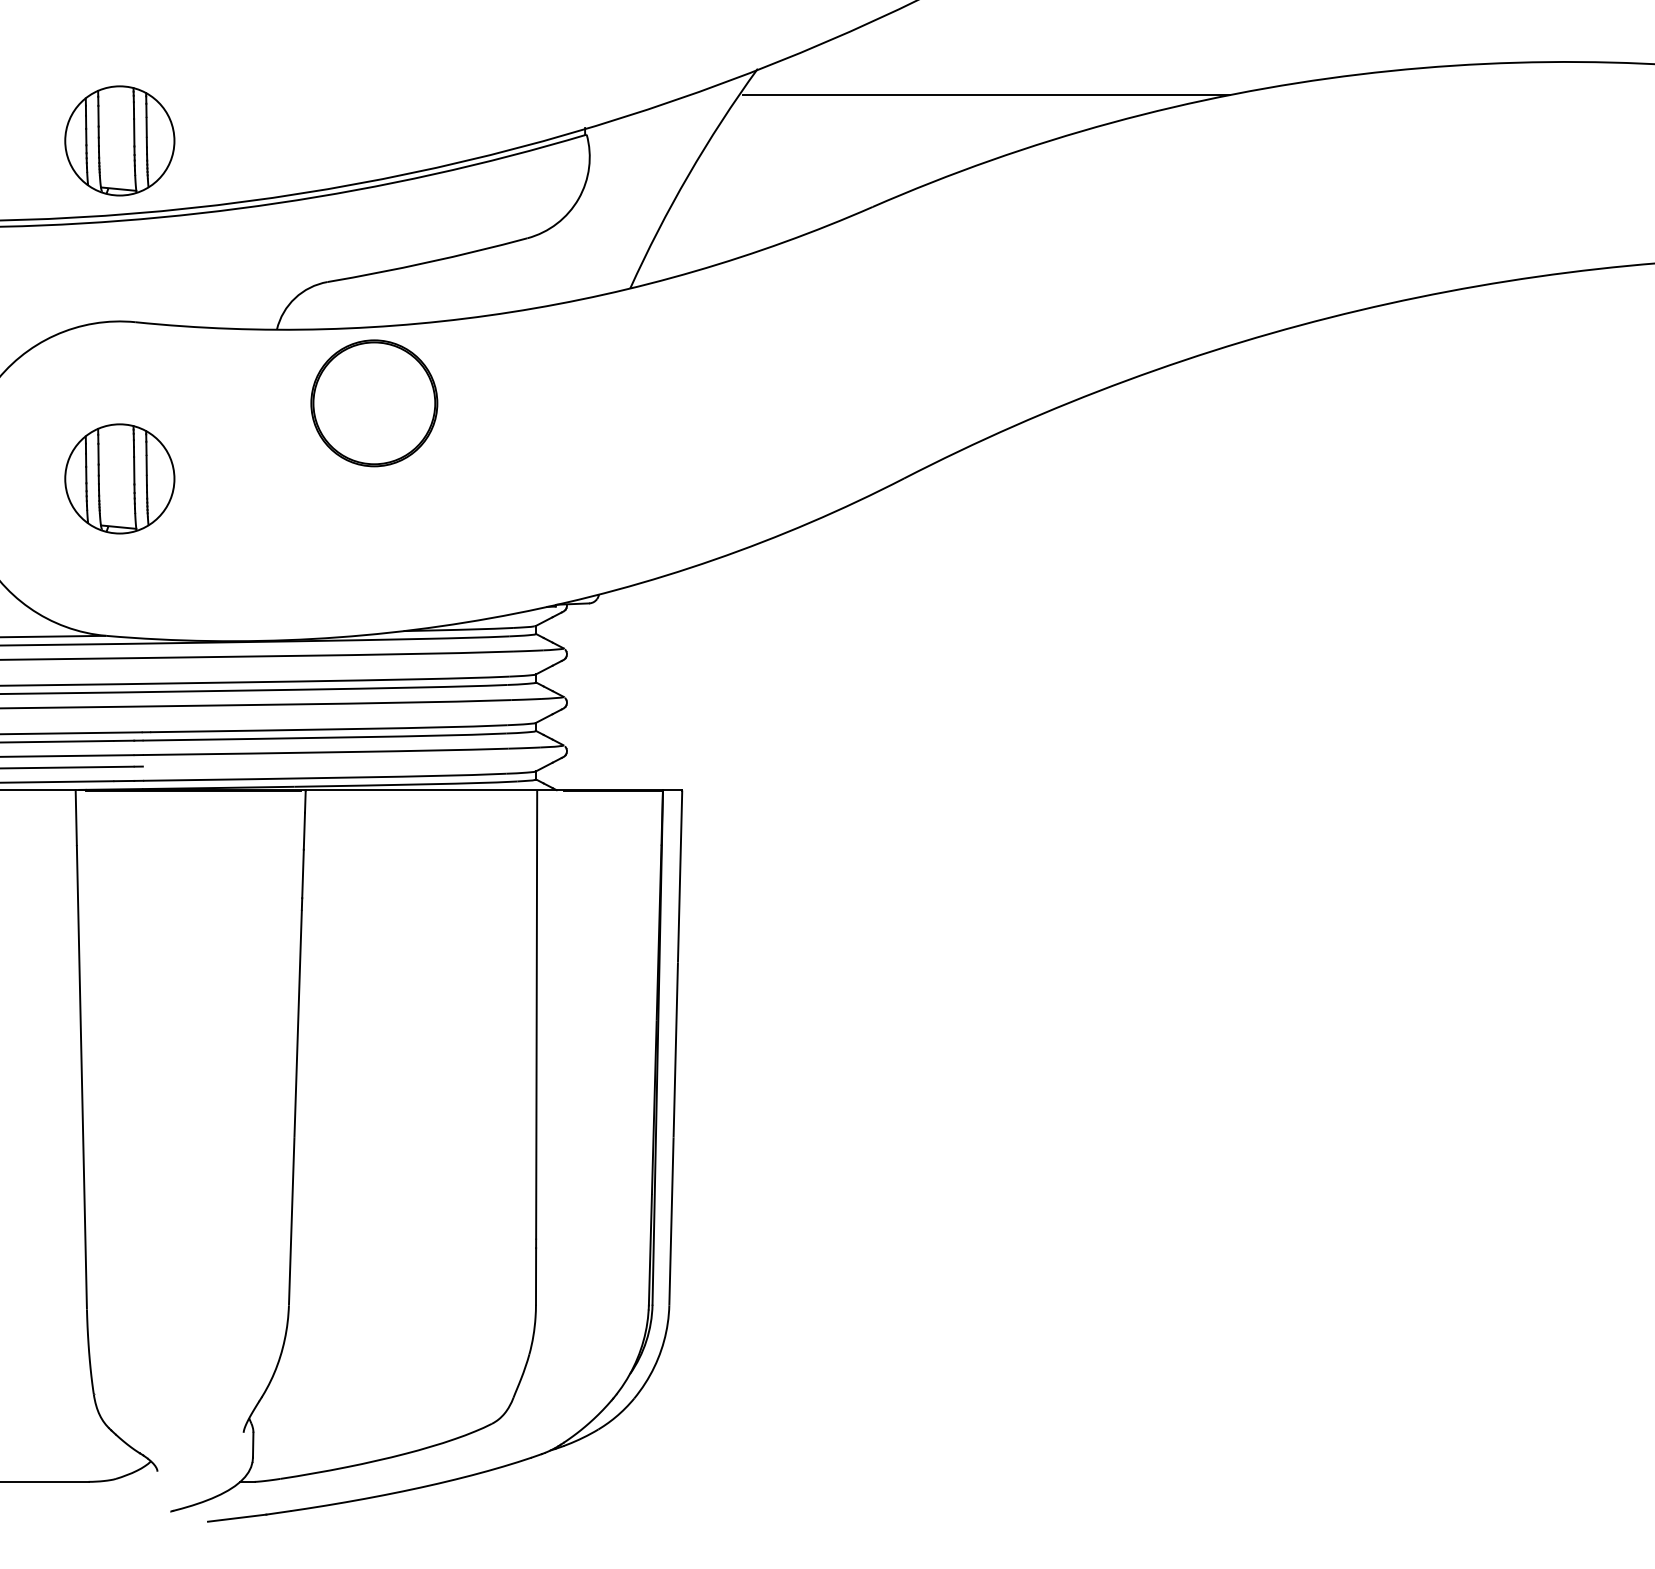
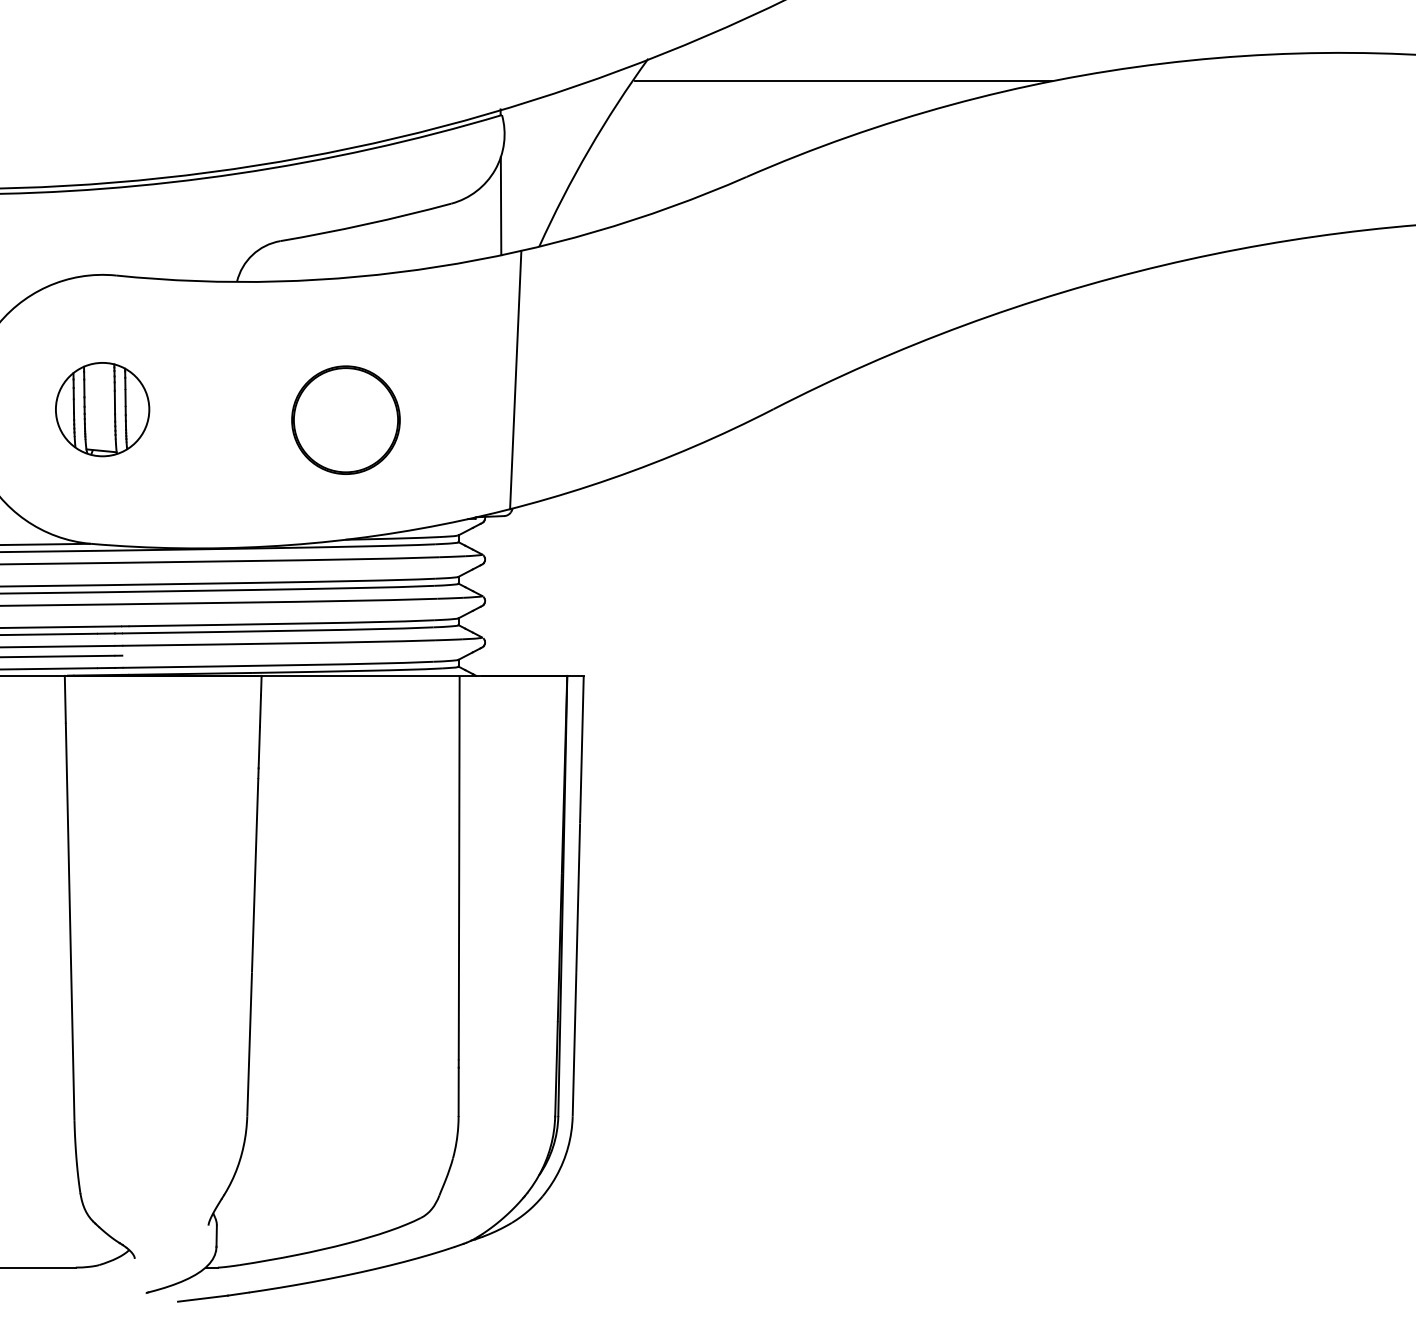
part: (119, 140) -> (102, 120), removed
line: (585, 240) -> (500, 205), added
part: (374, 403) -> (346, 420), moved
line: (602, 444) -> (515, 380), added

